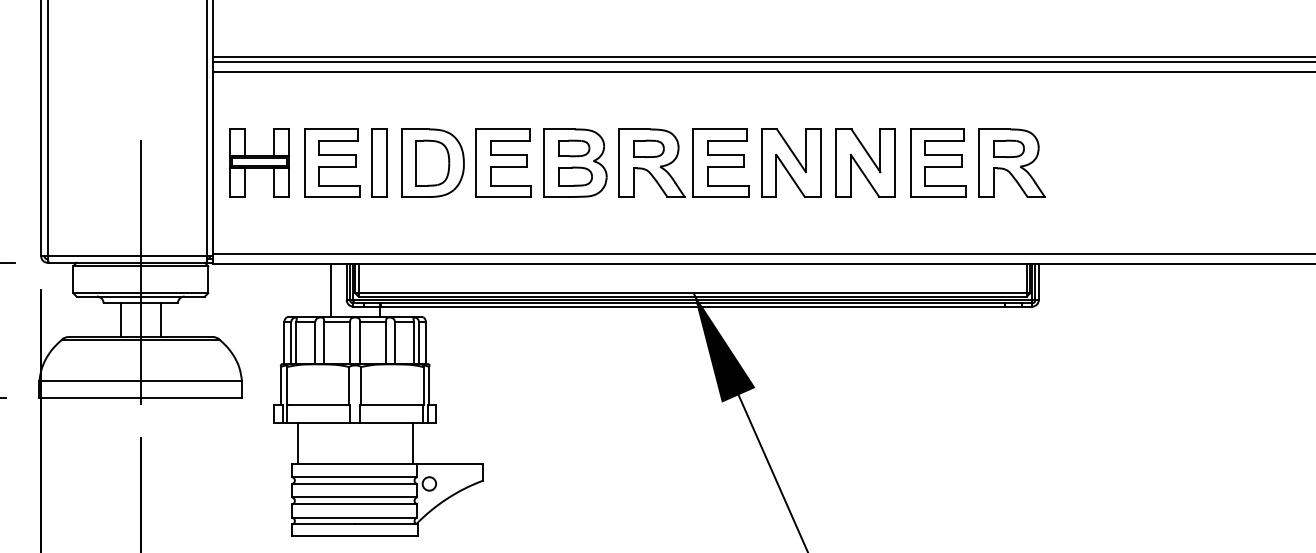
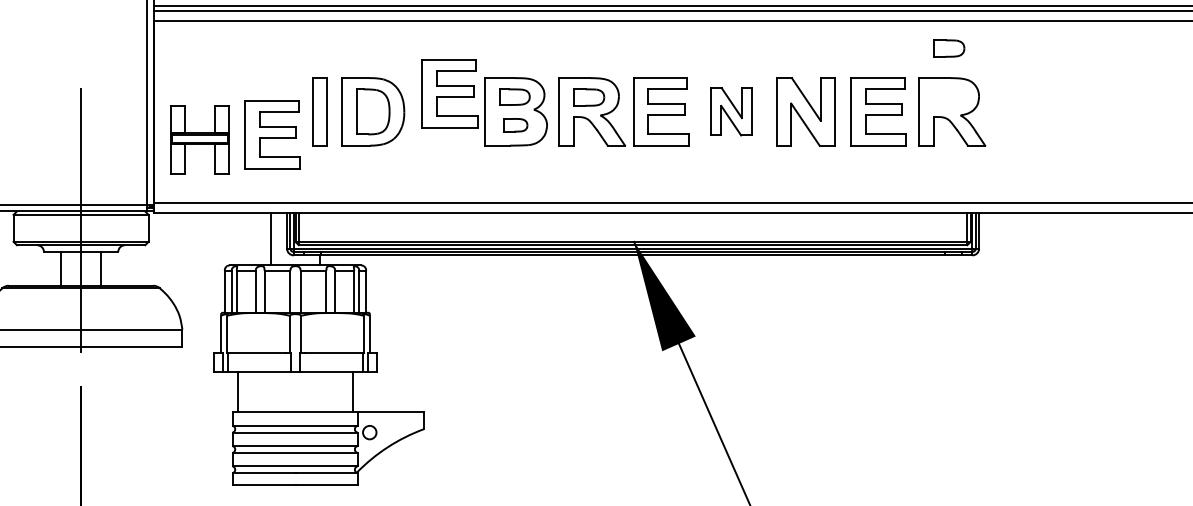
part: (1008, 148) -> (948, 48), moved
part: (259, 162) -> (199, 139), moved
part: (332, 162) -> (272, 134), moved
part: (503, 162) -> (449, 93), moved
part: (791, 162) -> (731, 111), size x0.7
part: (575, 176) -> (515, 125), size x0.7

